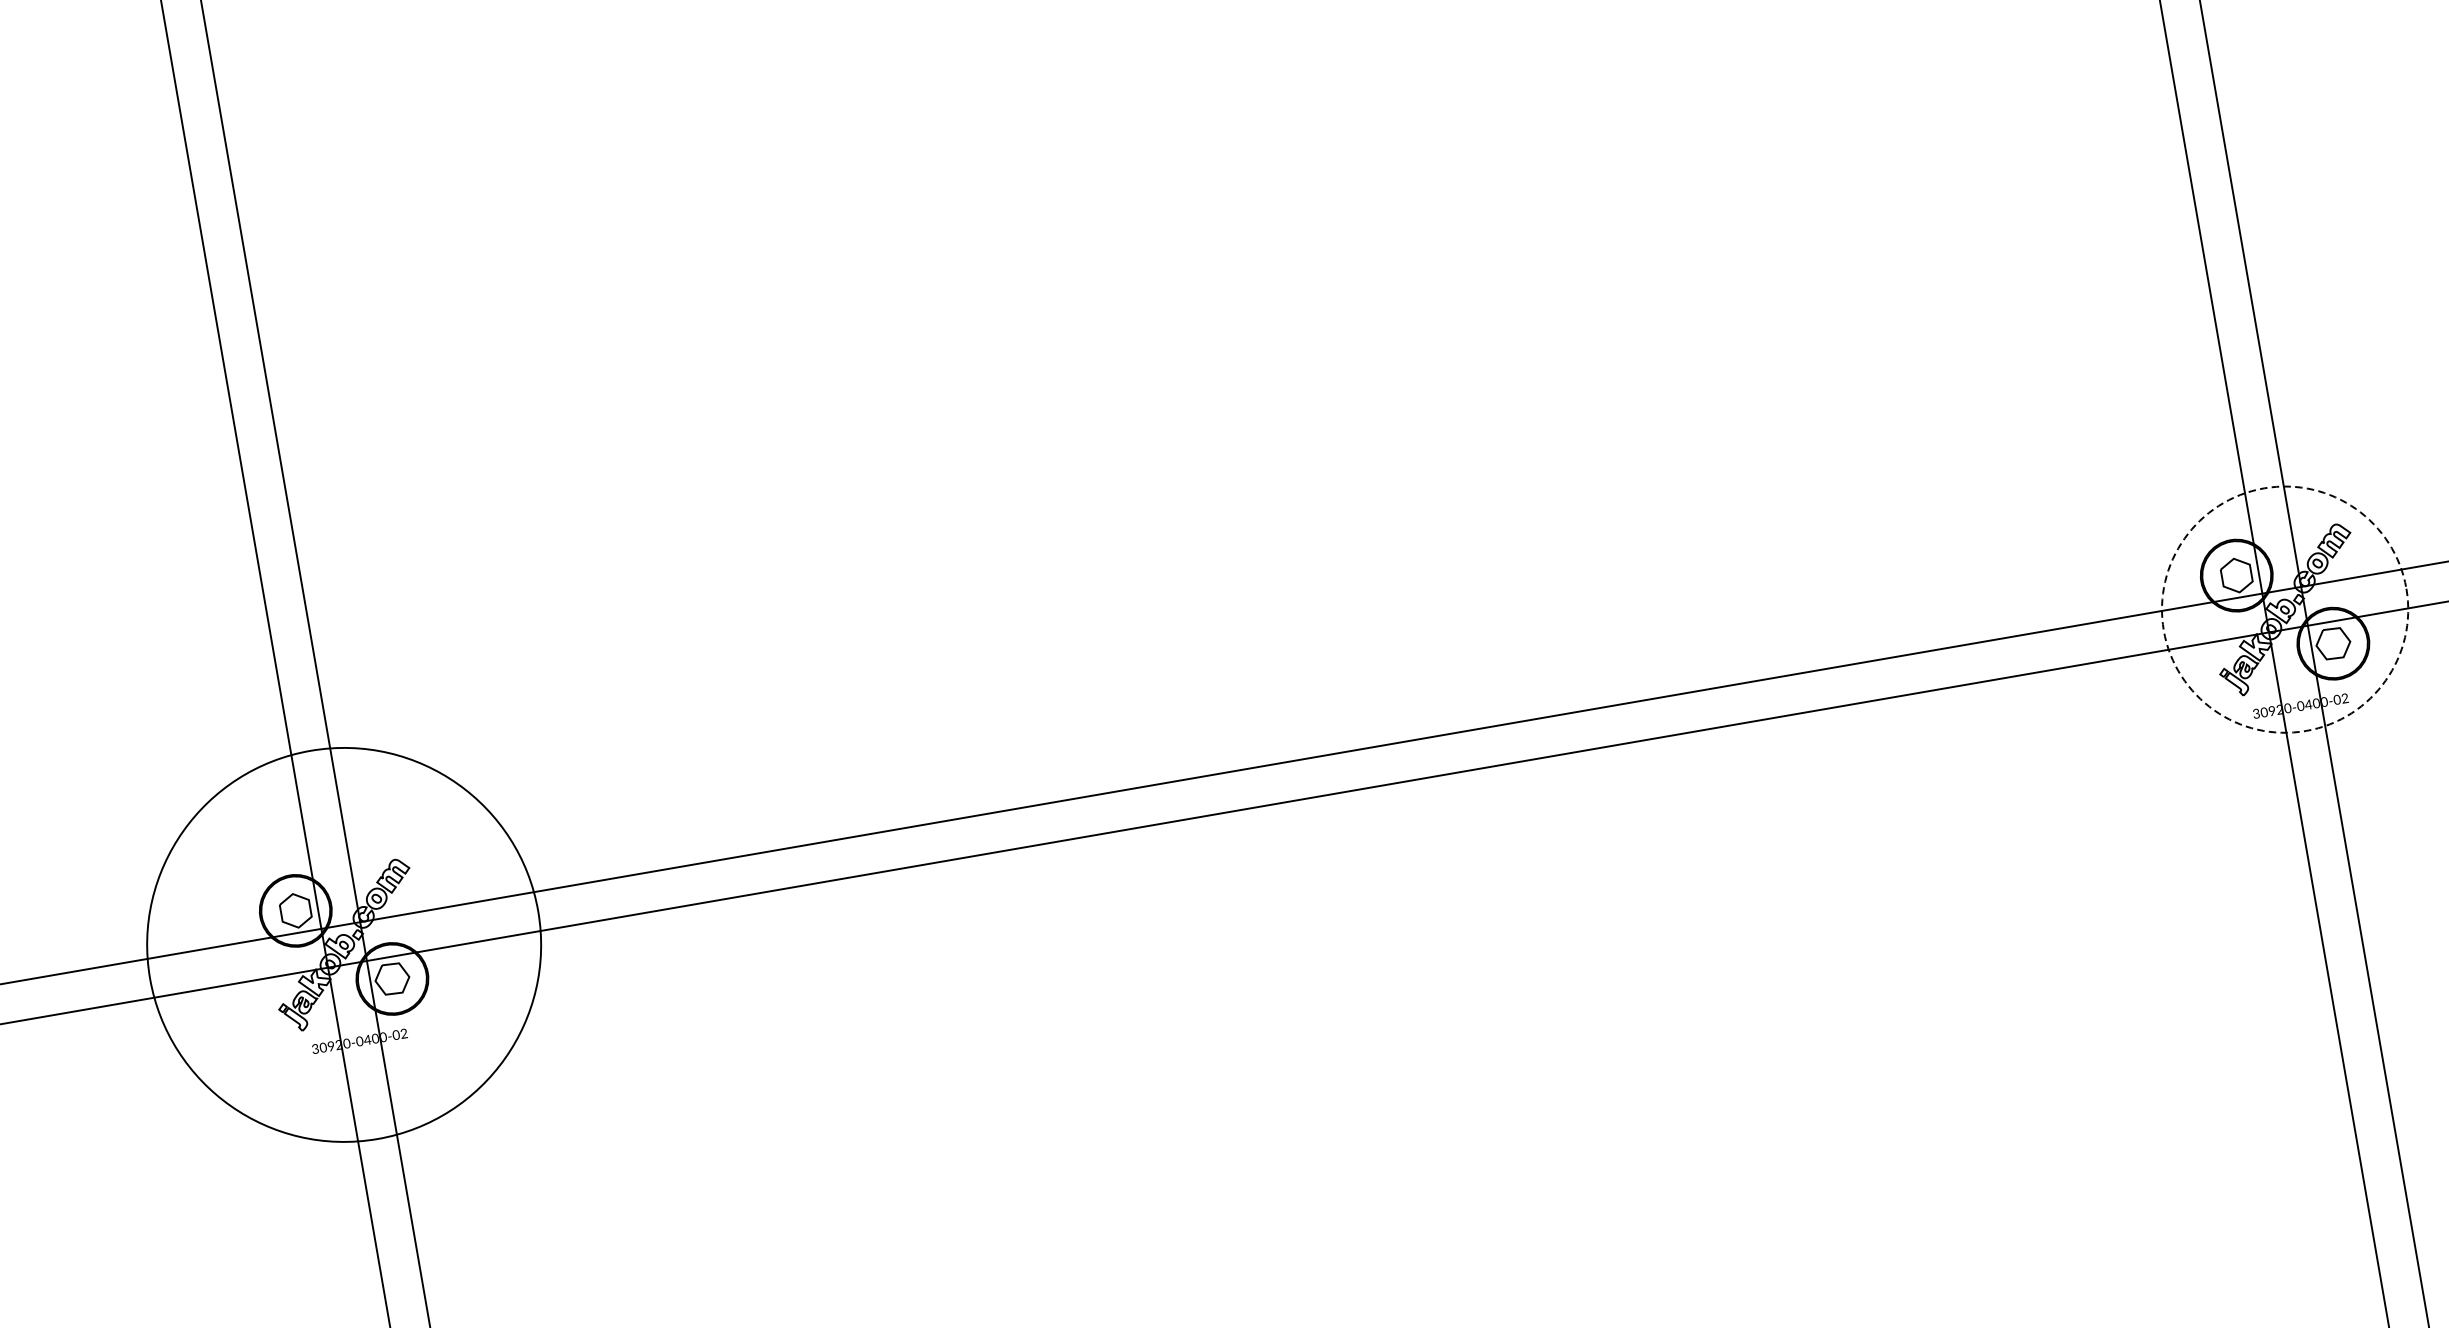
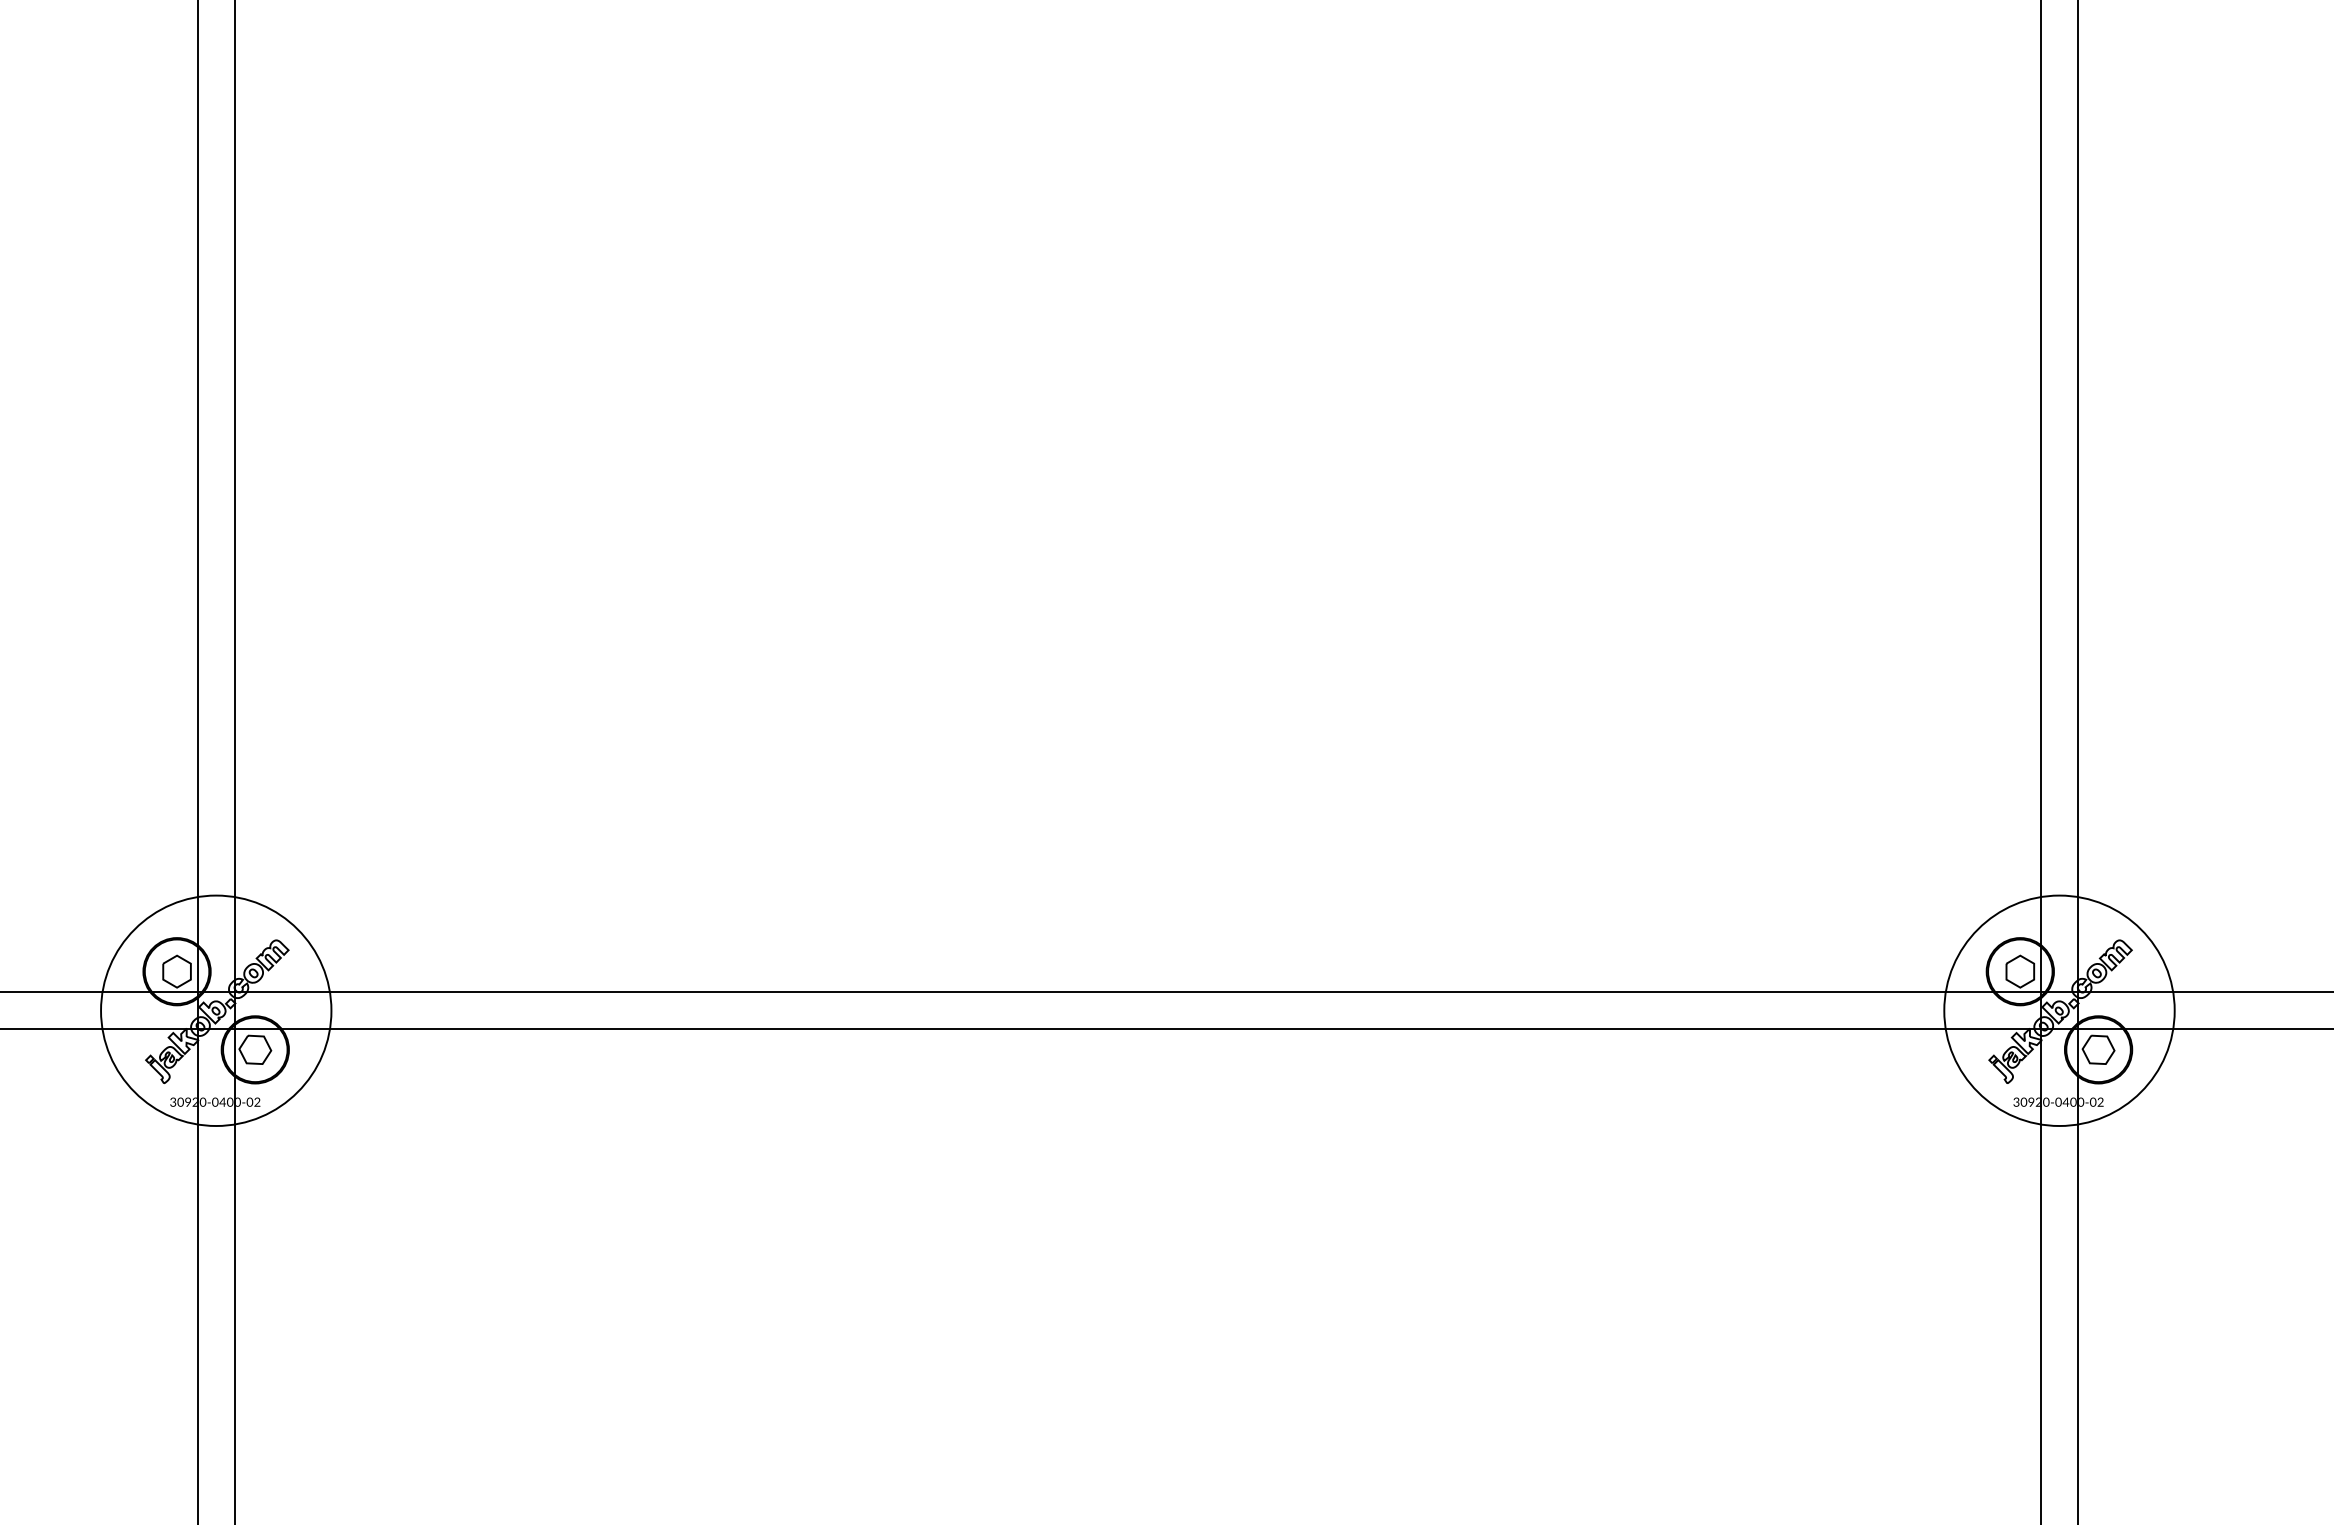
circle: (2285, 609) -> (2059, 1010), dashed -> solid
circle: (344, 944) -> (216, 1010), size x0.62

